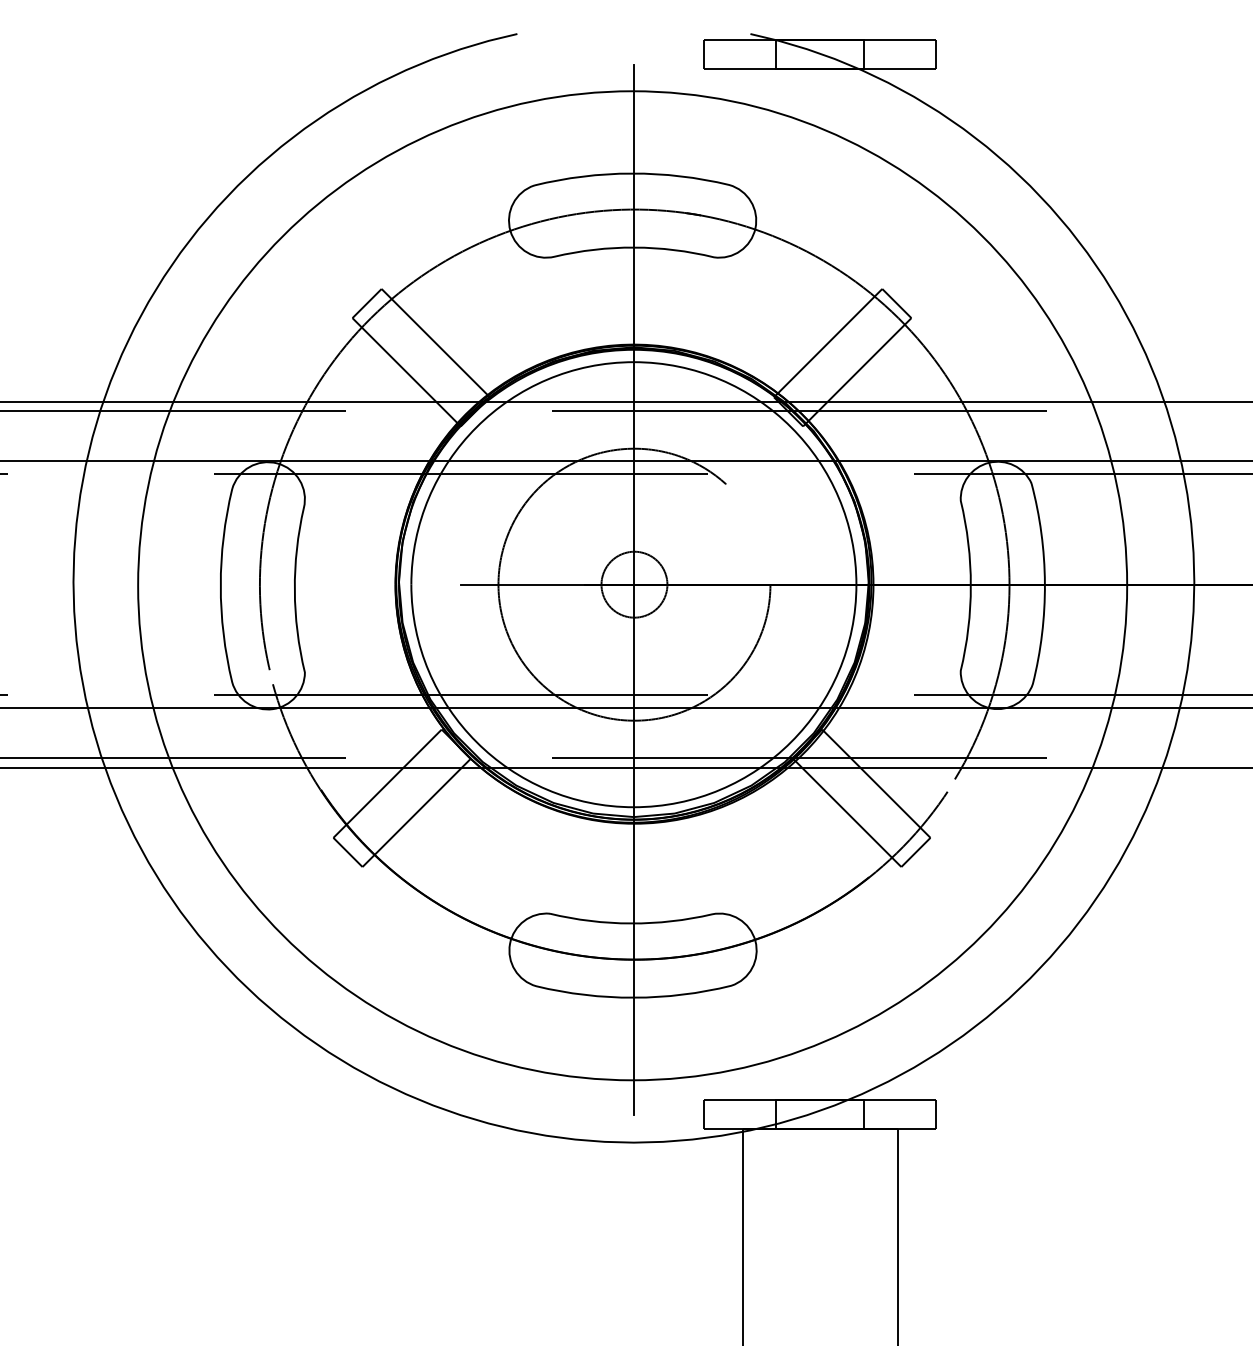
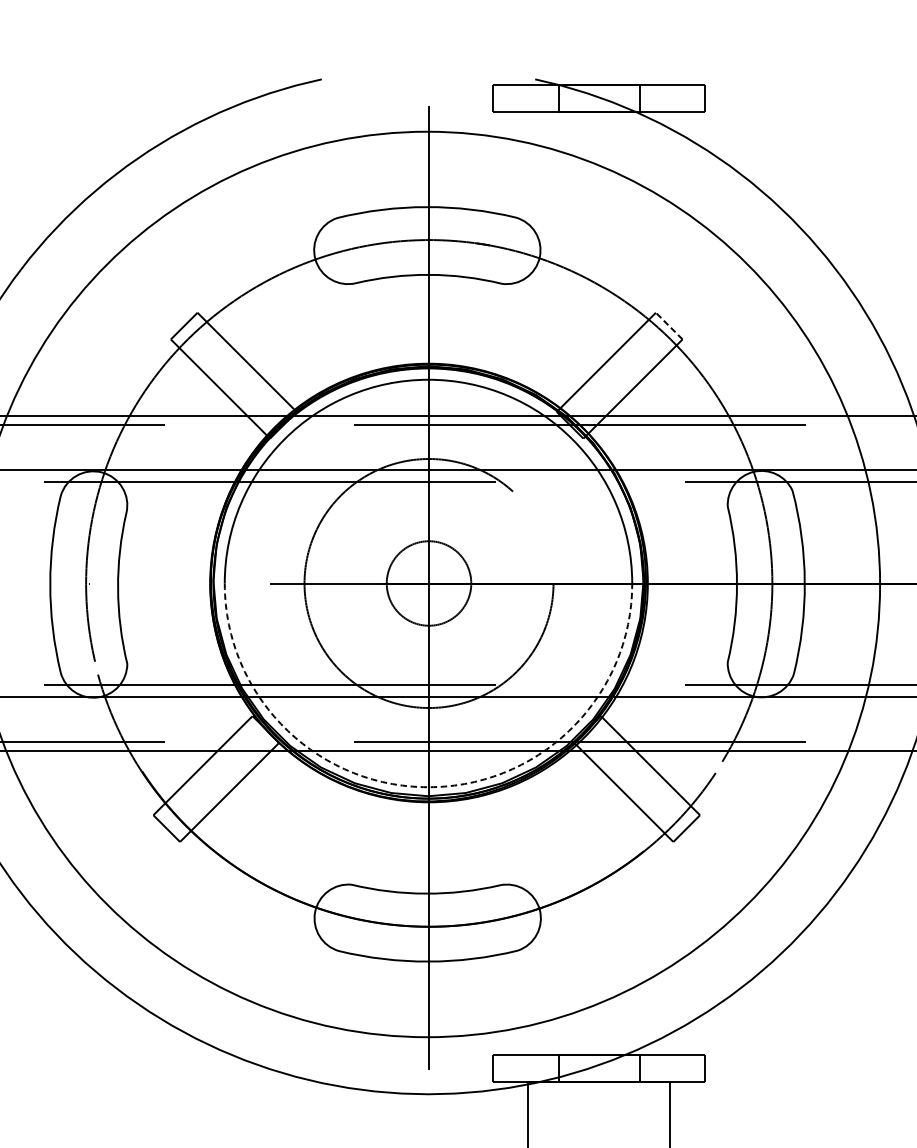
line: (896, 303) -> (668, 326), solid -> dashed
circle: (634, 584) -> (429, 583), size x1.4
arc: (633, 807) -> (428, 787), solid -> dashed

